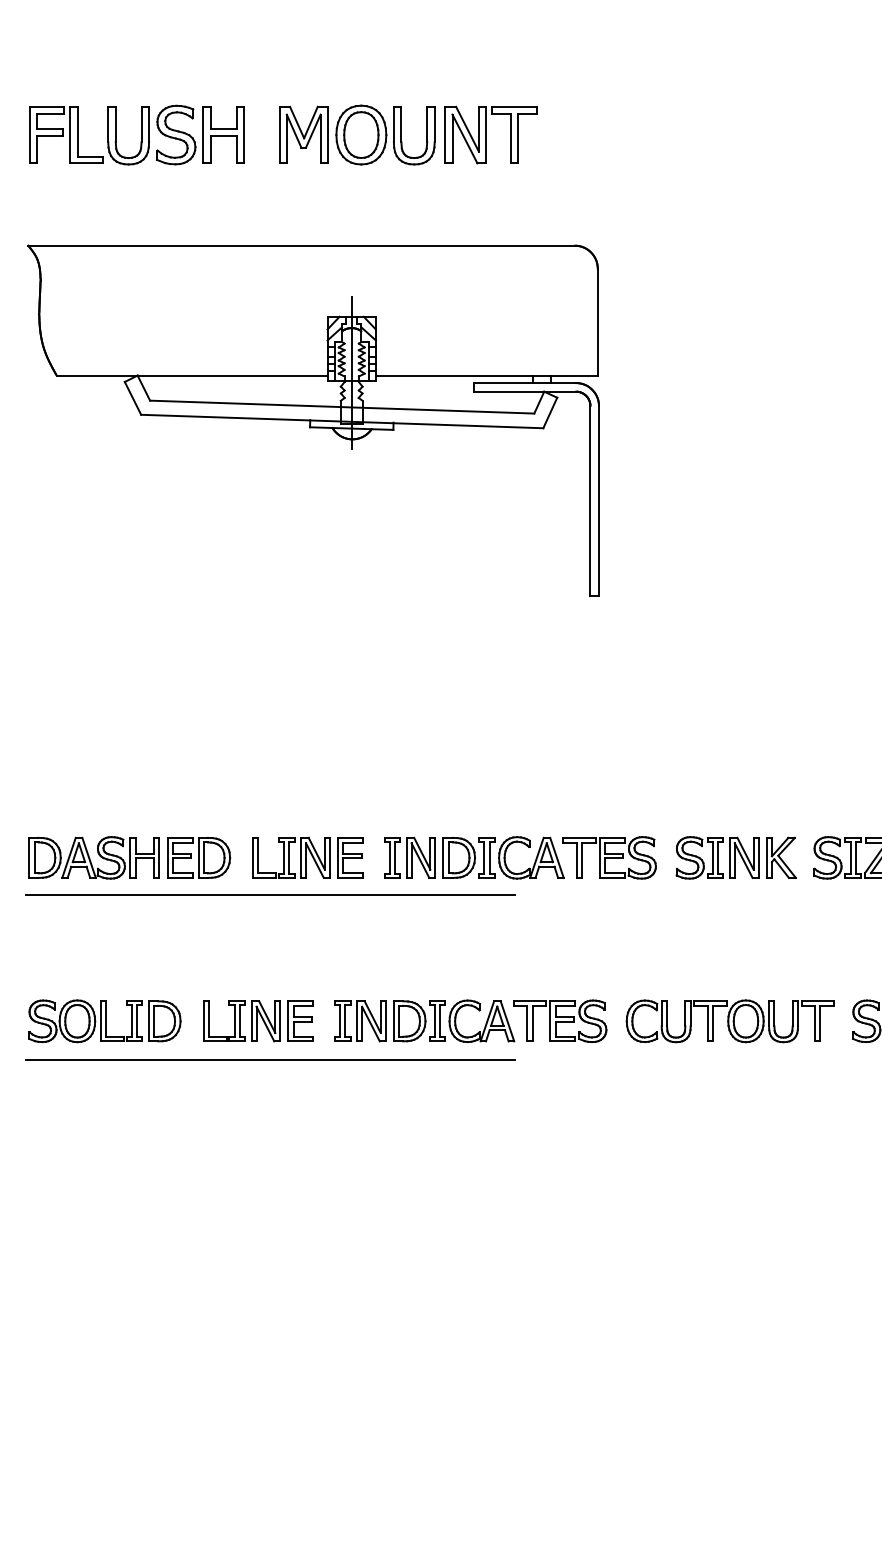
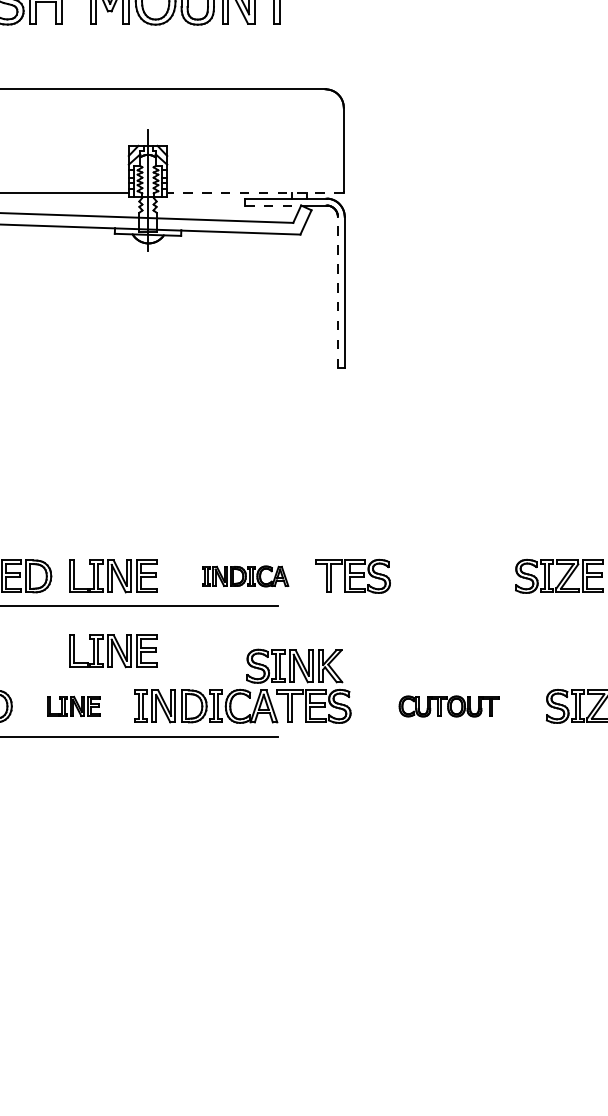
line: (486, 375) -> (255, 192), solid -> dashed
line: (509, 391) -> (273, 205), solid -> dashed
line: (590, 501) -> (337, 292), solid -> dashed
part: (474, 857) -> (245, 576), size x0.6
part: (735, 857) -> (294, 666), moved
part: (307, 951) -> (112, 650), added
part: (258, 1021) -> (73, 706), size x0.6
part: (729, 1021) -> (448, 706), size x0.6

